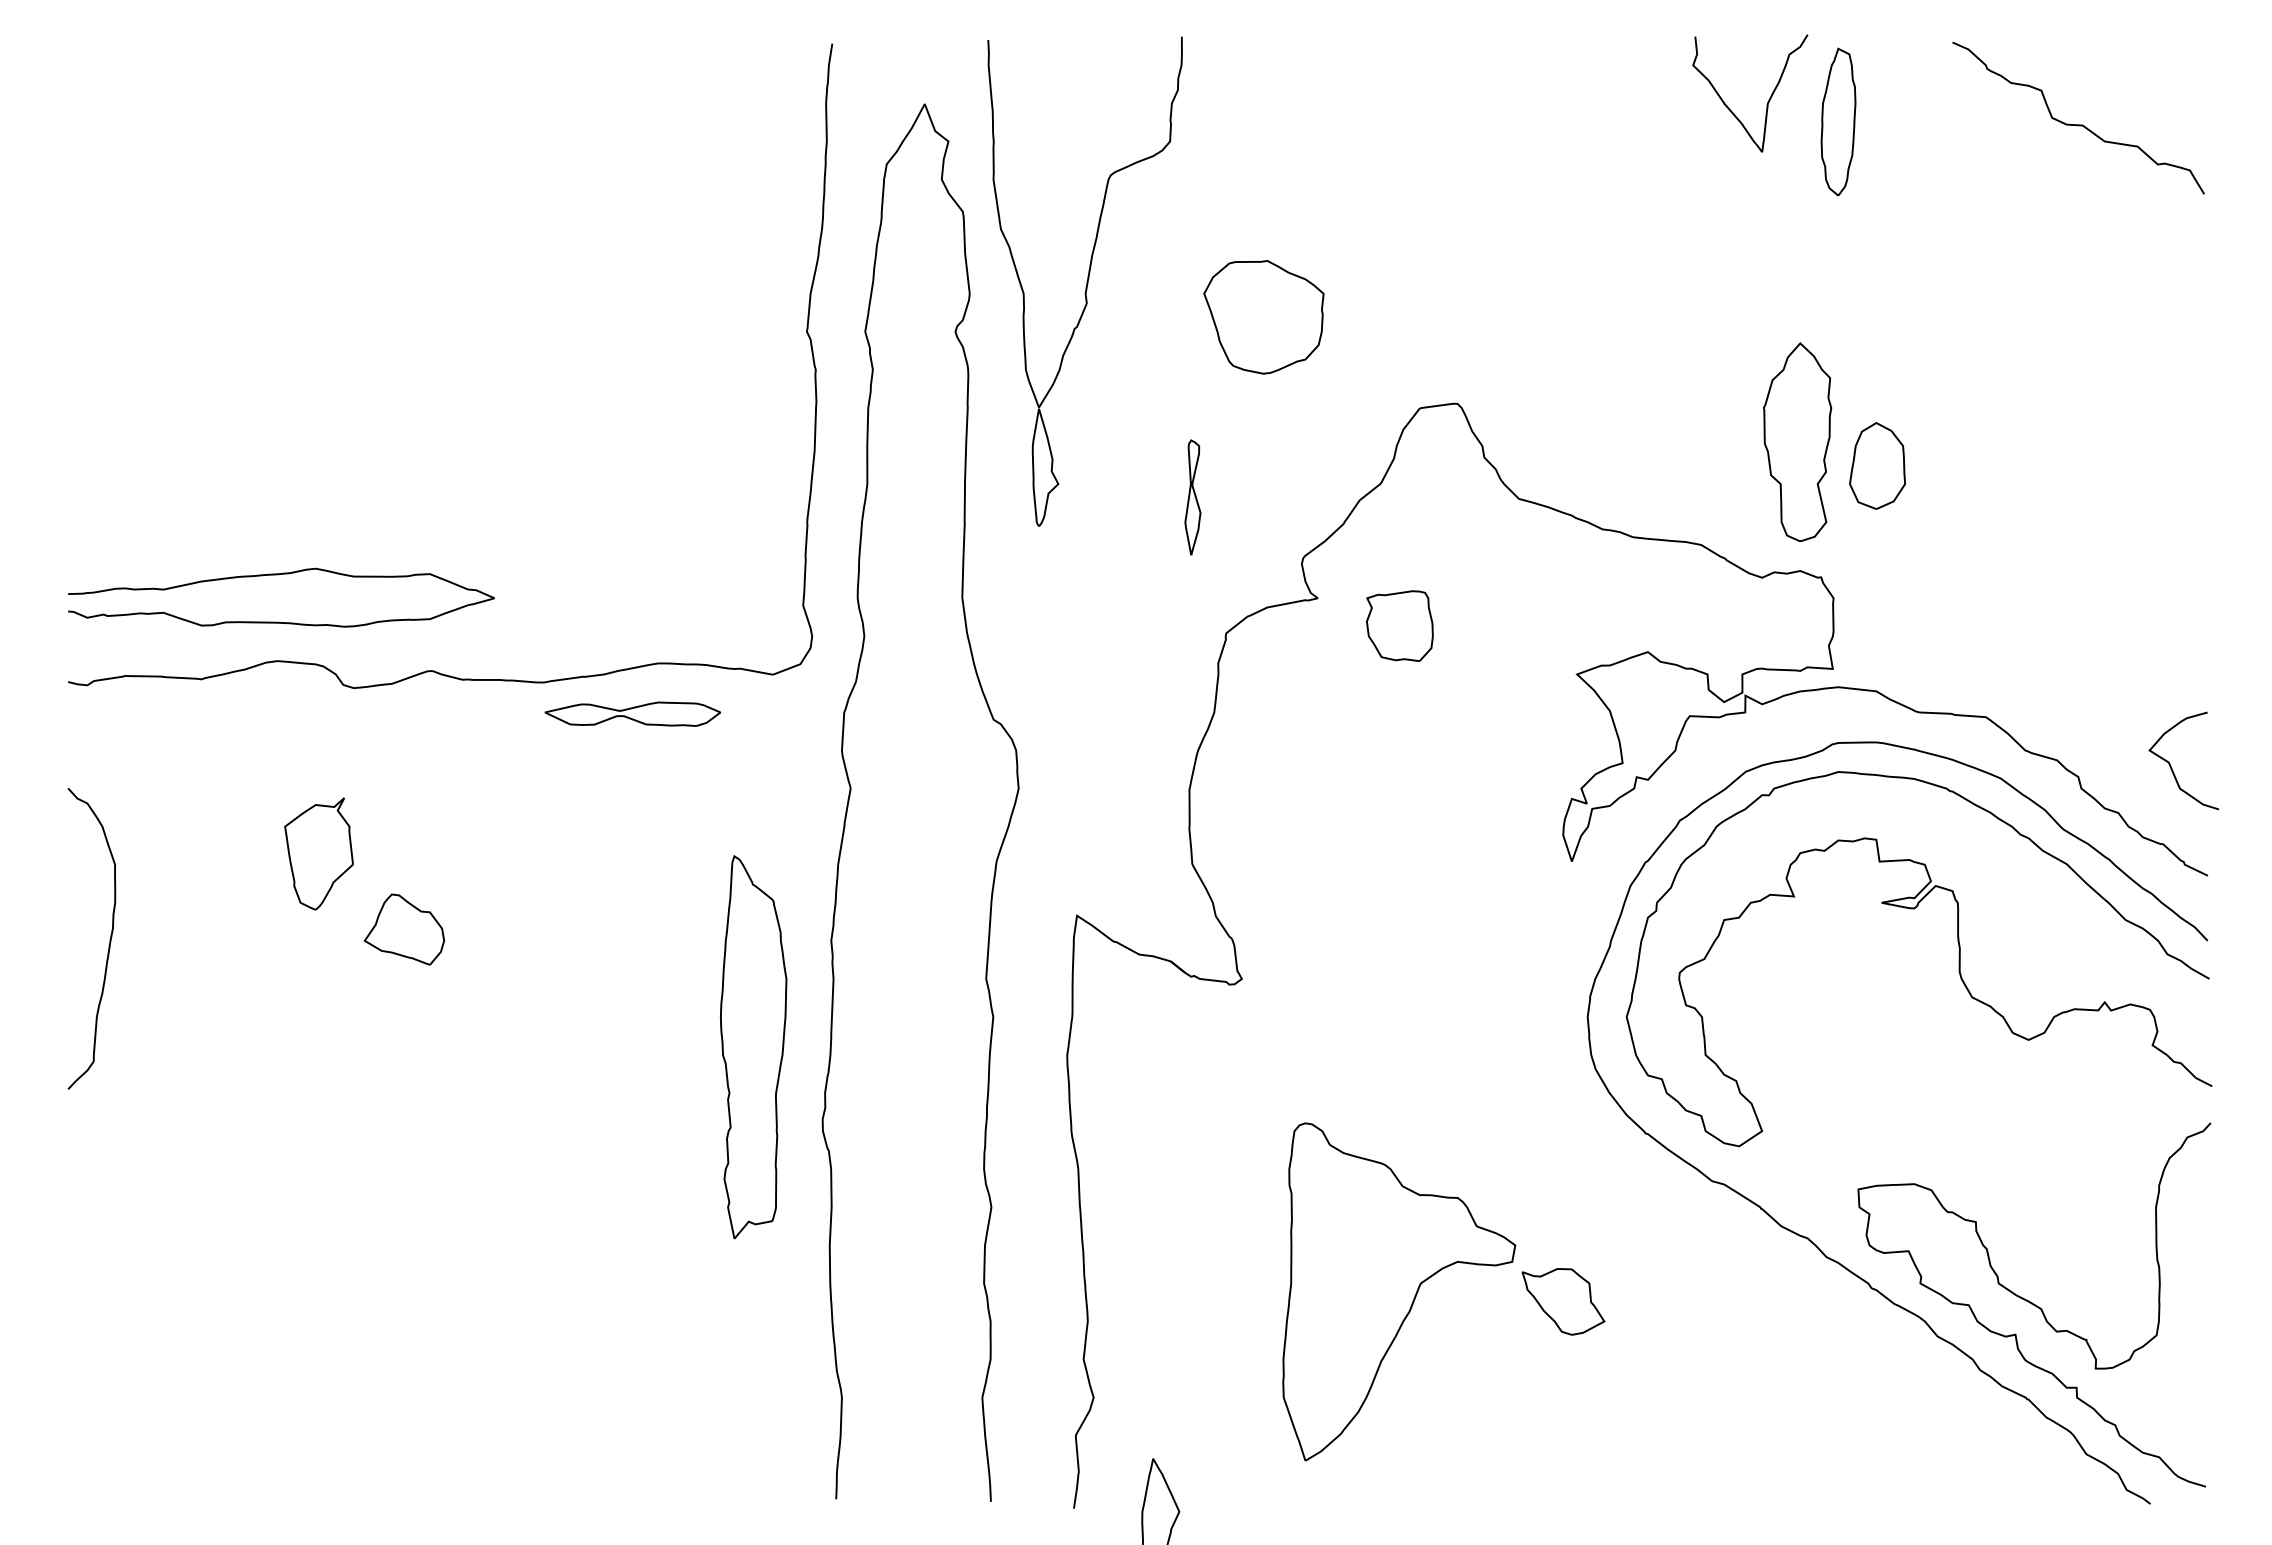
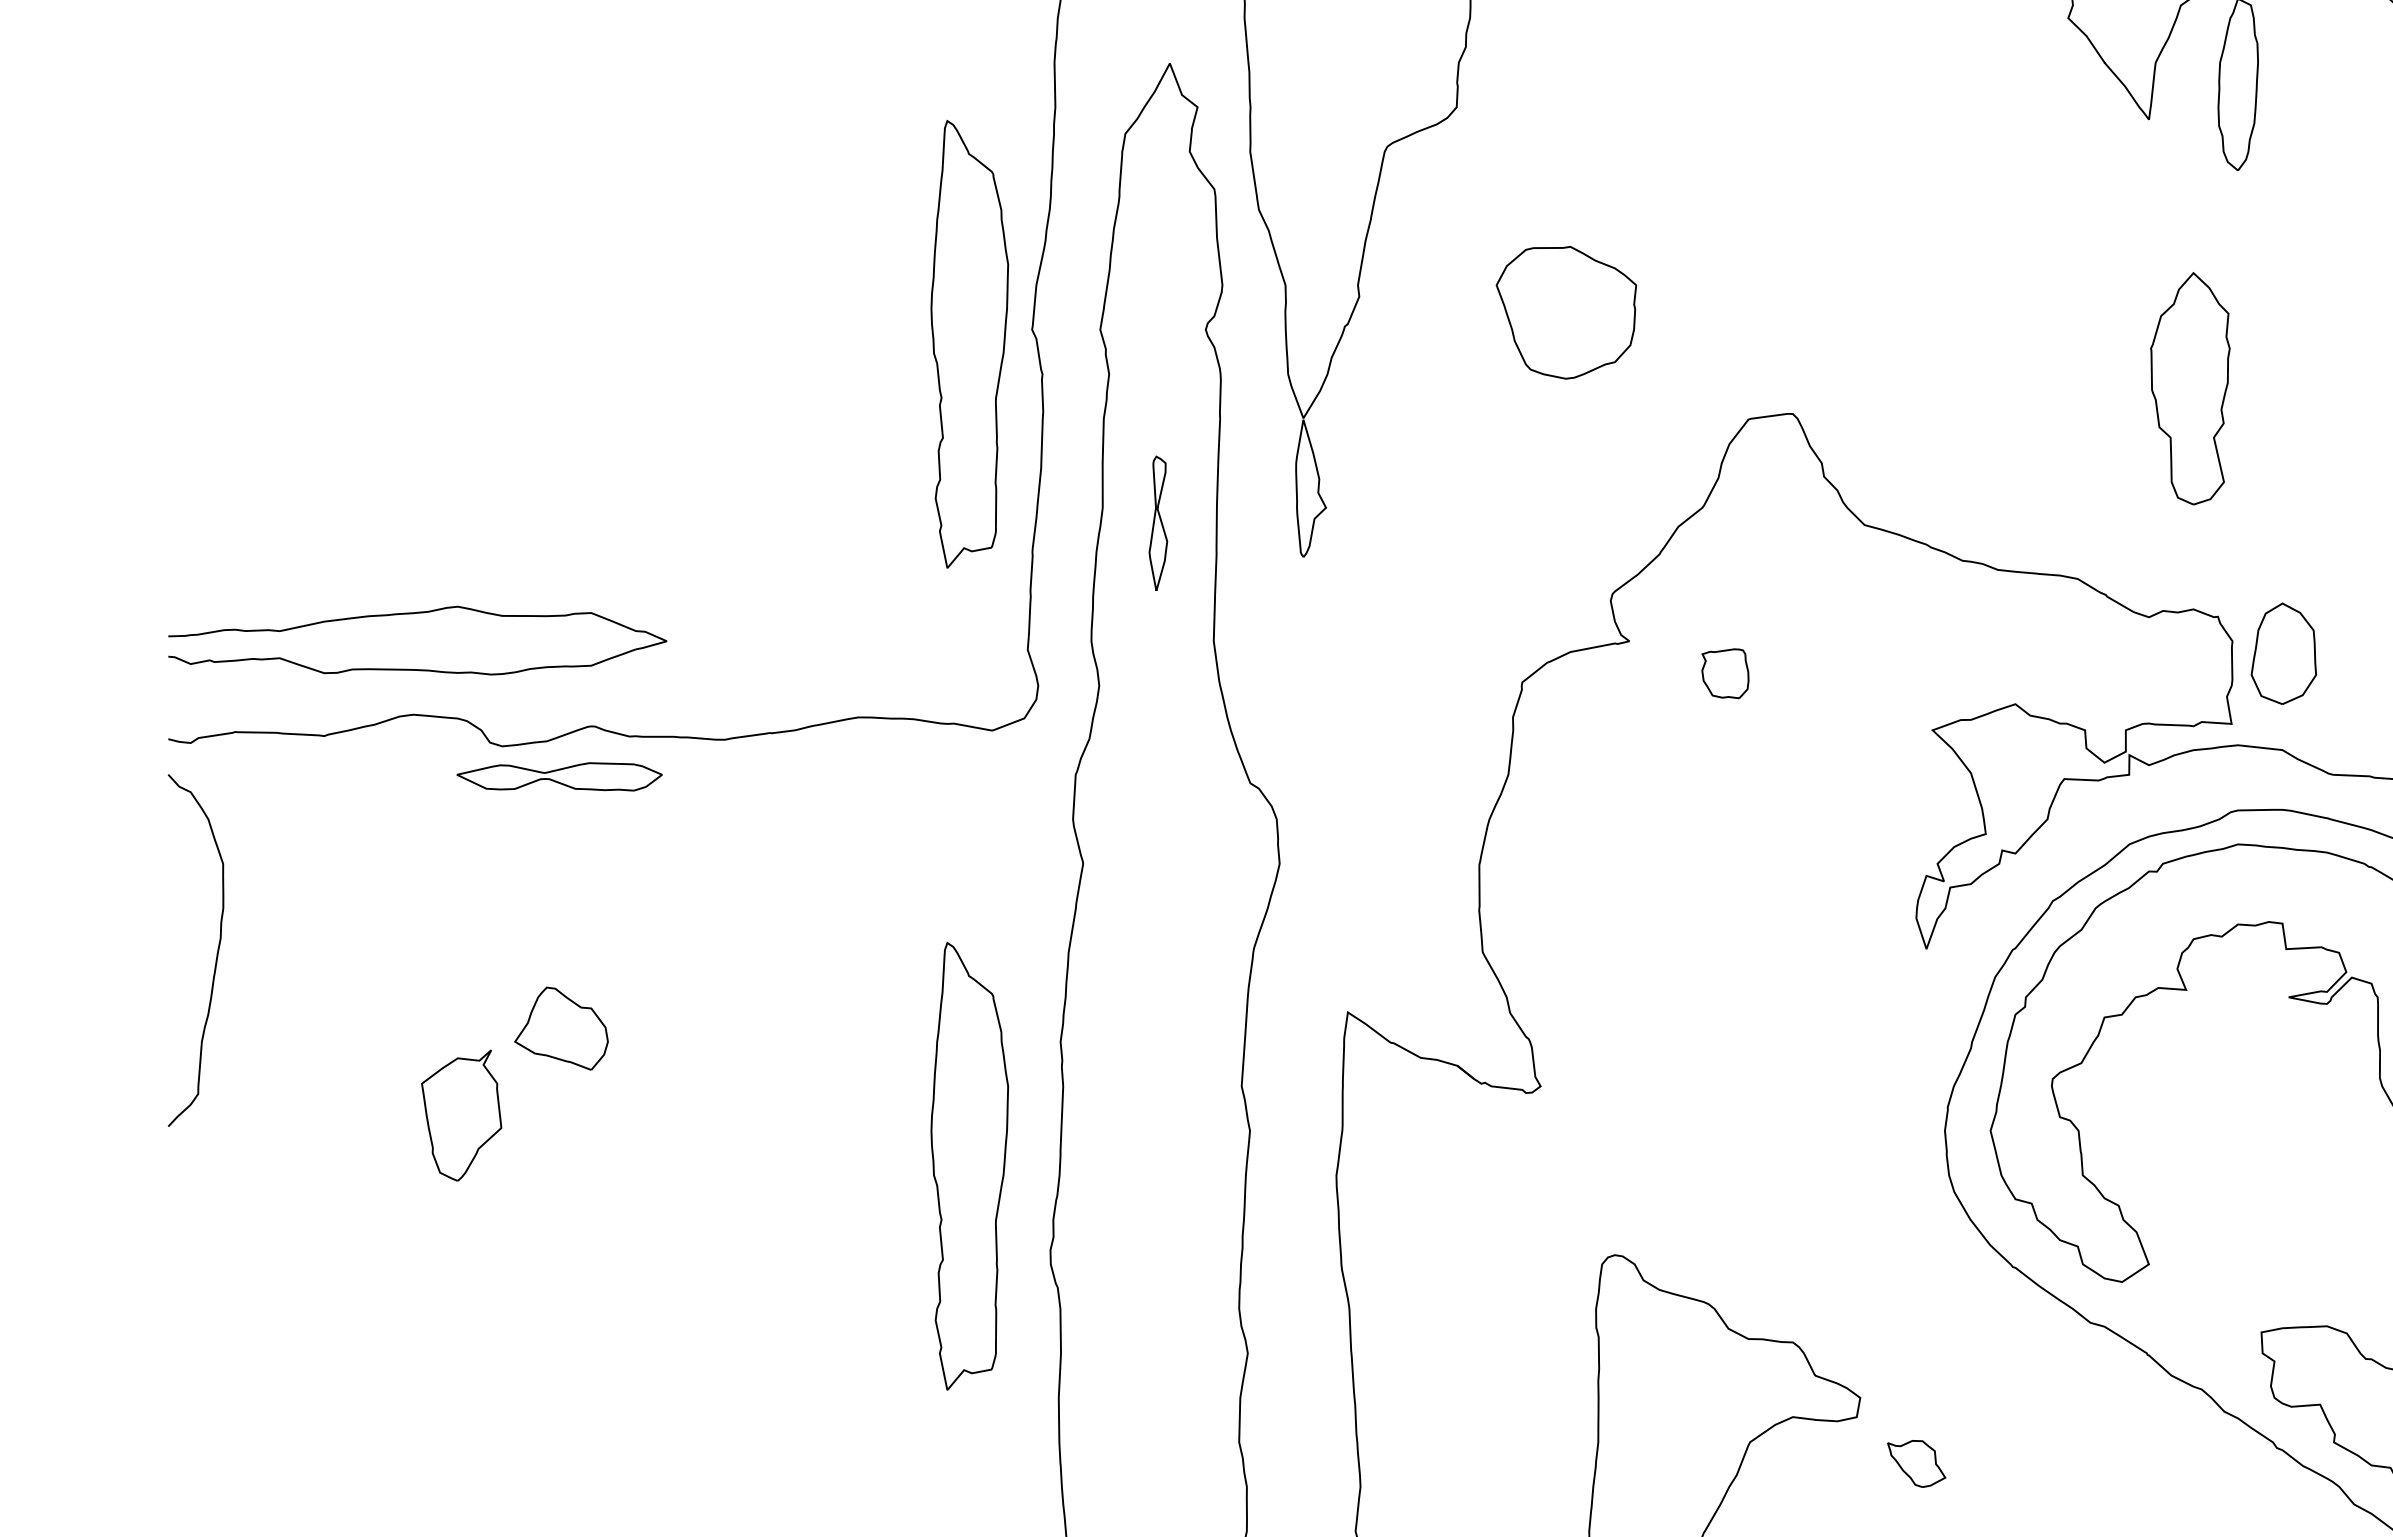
part: (753, 344) -> (969, 344), added
part: (1797, 442) -> (2190, 388), moved
part: (1877, 465) -> (2283, 653), moved
part: (1192, 497) -> (1157, 523), moved
part: (1399, 625) -> (1724, 673), size x0.6
part: (632, 713) -> (559, 775), moved
part: (318, 853) -> (461, 1115), moved
curve: (109, 939) -> (216, 951), moved
part: (1563, 1301) -> (1916, 1463), size x0.6

